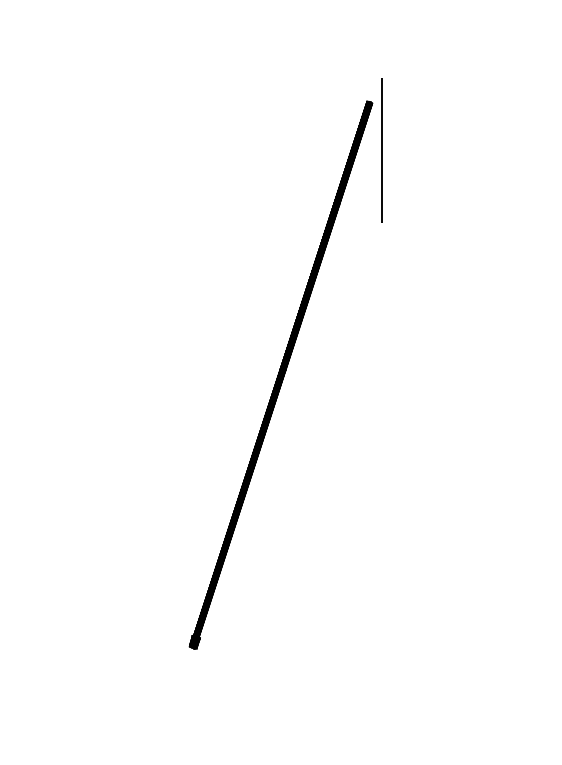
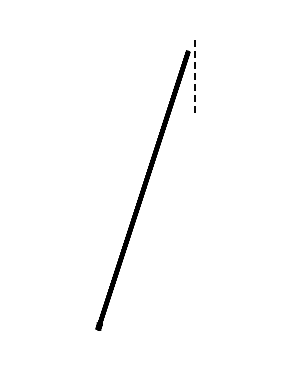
line: (382, 150) -> (194, 76), solid -> dashed

